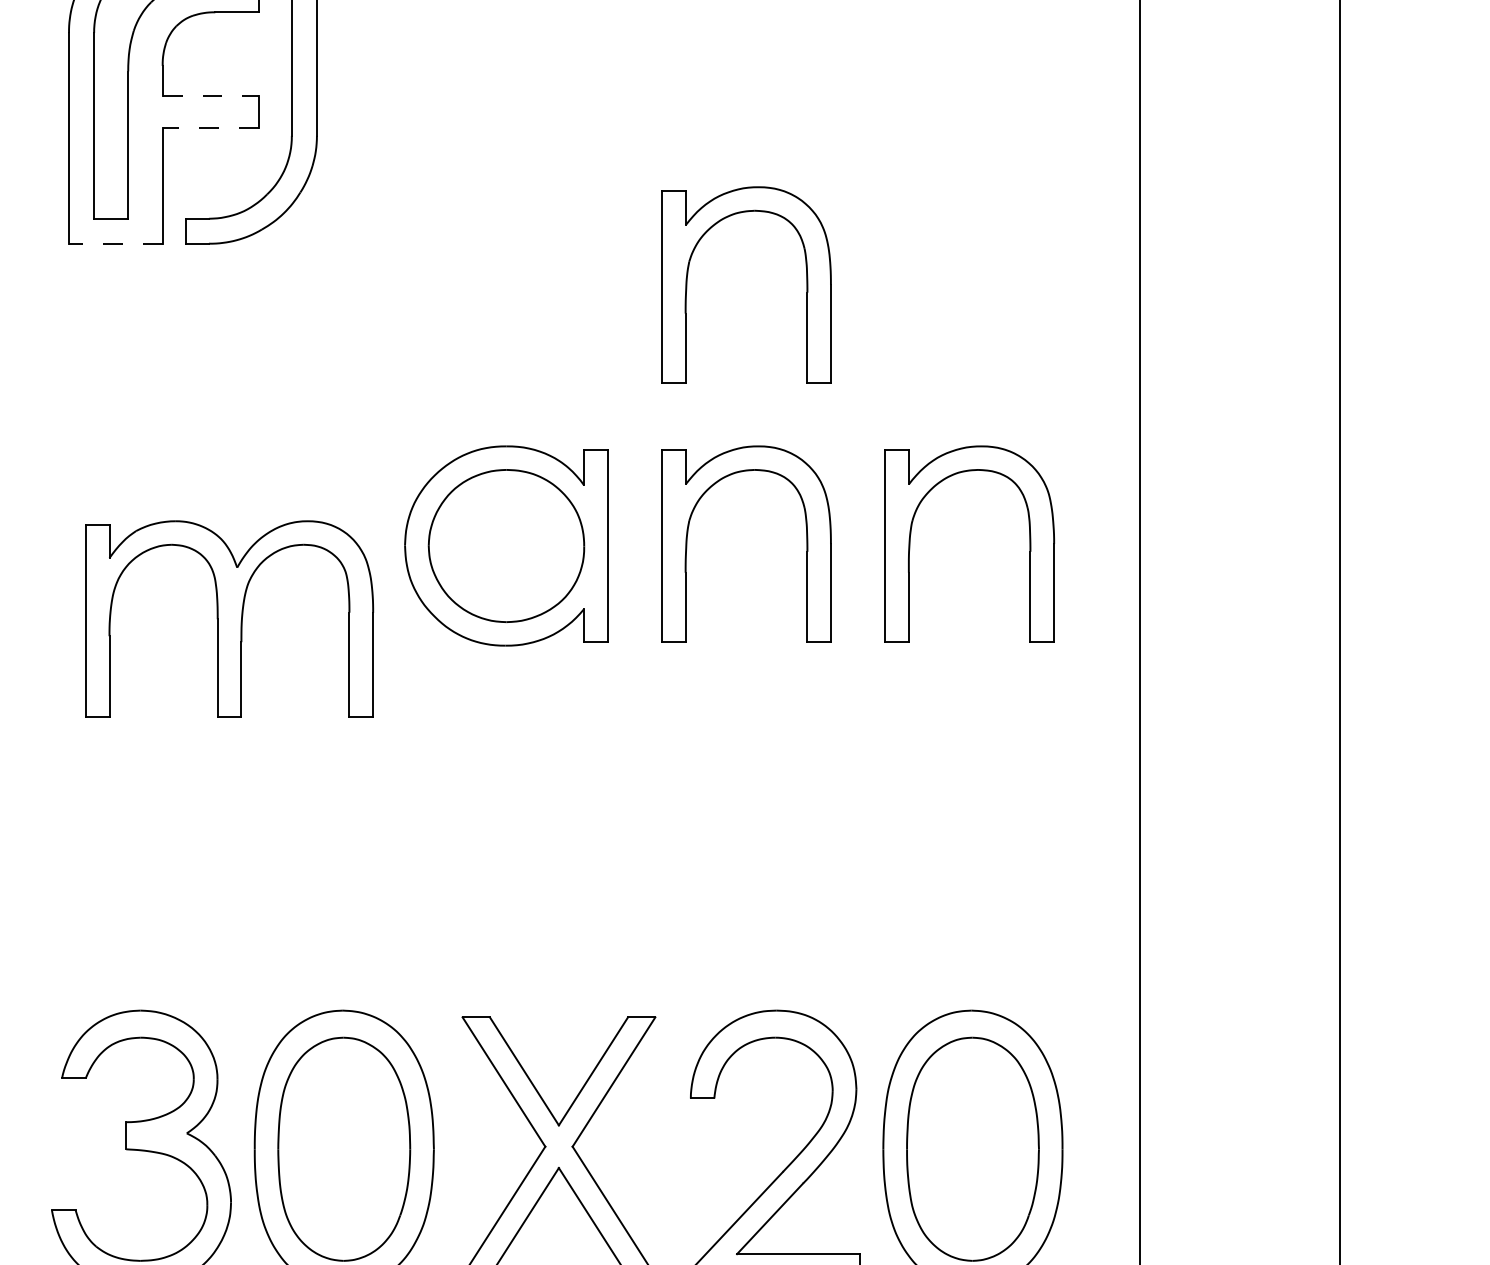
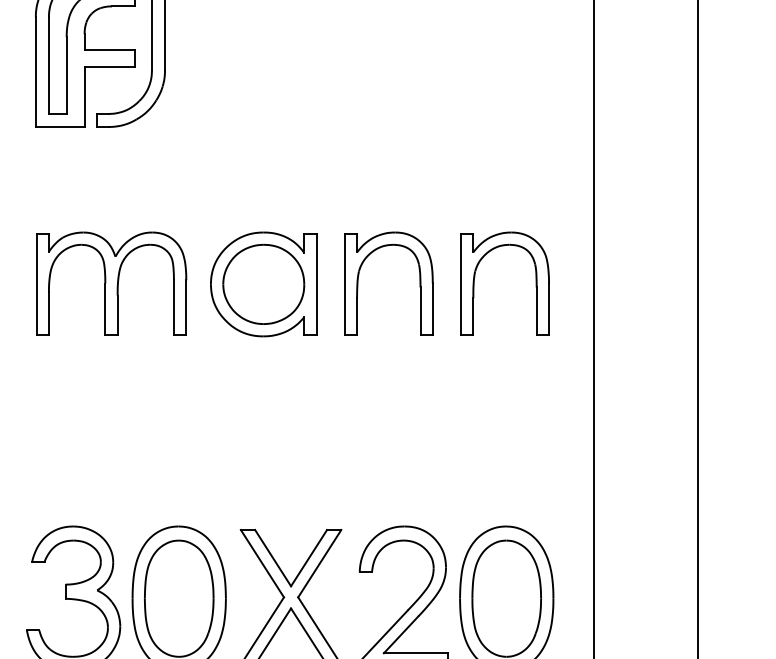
line: (212, 95) -> (110, 49), dashed -> solid
line: (210, 127) -> (109, 66), dashed -> solid
line: (114, 242) -> (59, 126), dashed -> solid
part: (688, 285) -> (358, 148), removed
part: (229, 619) -> (111, 283), moved

